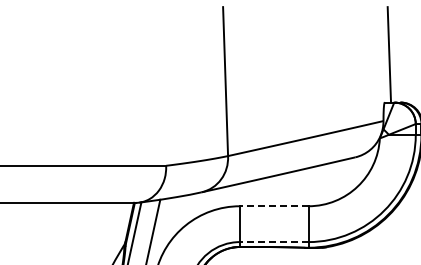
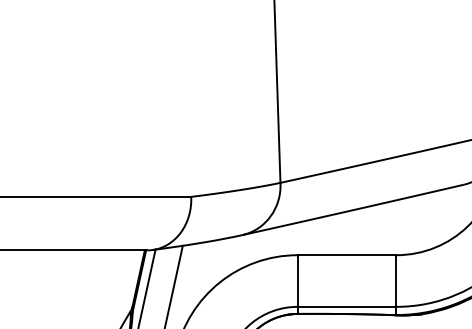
line: (273, 206) -> (345, 255), dashed -> solid
line: (273, 242) -> (345, 307), dashed -> solid

